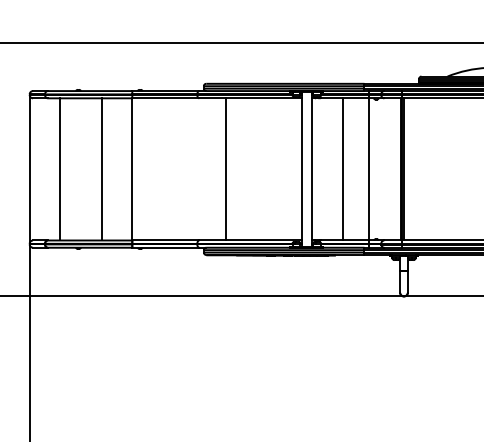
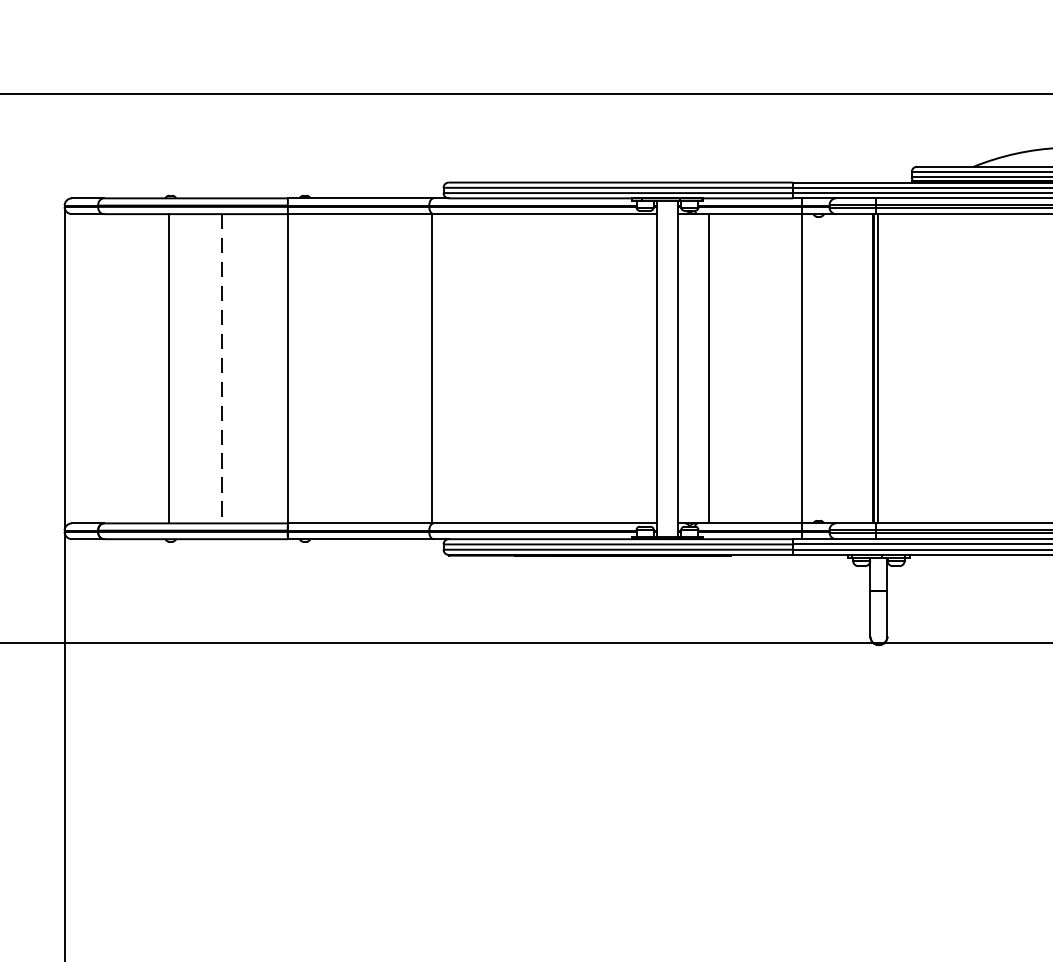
line: (59, 169) -> (168, 368), moved
line: (102, 169) -> (223, 368), solid -> dashed
line: (226, 169) -> (431, 368), moved
line: (342, 169) -> (708, 368), moved

